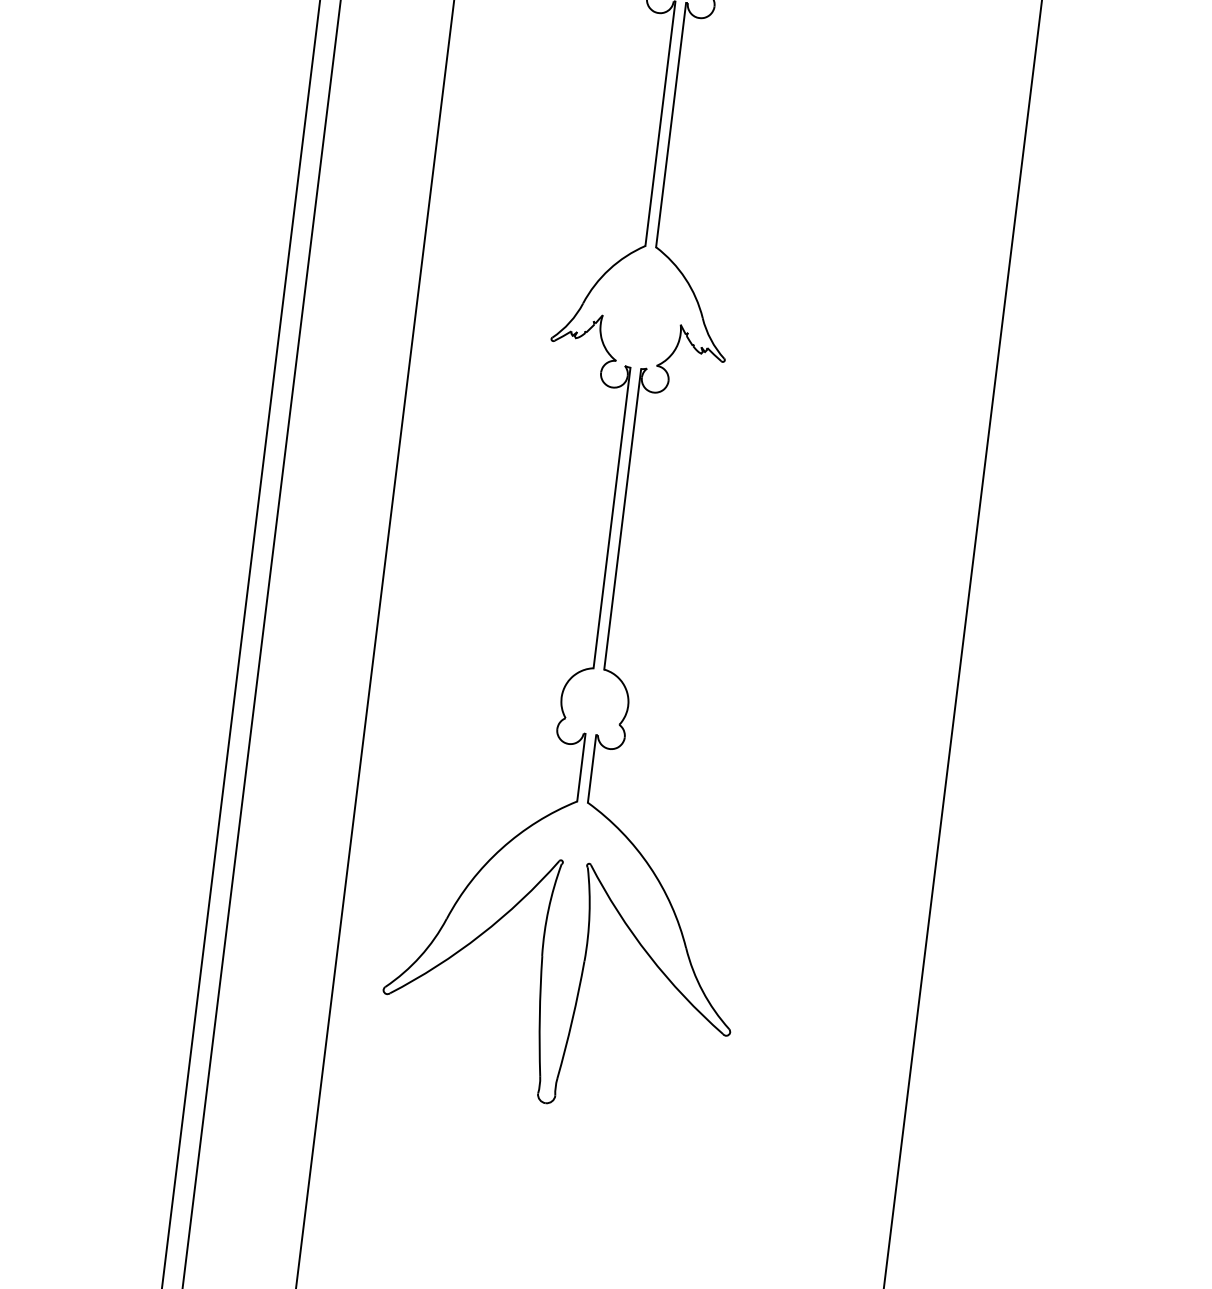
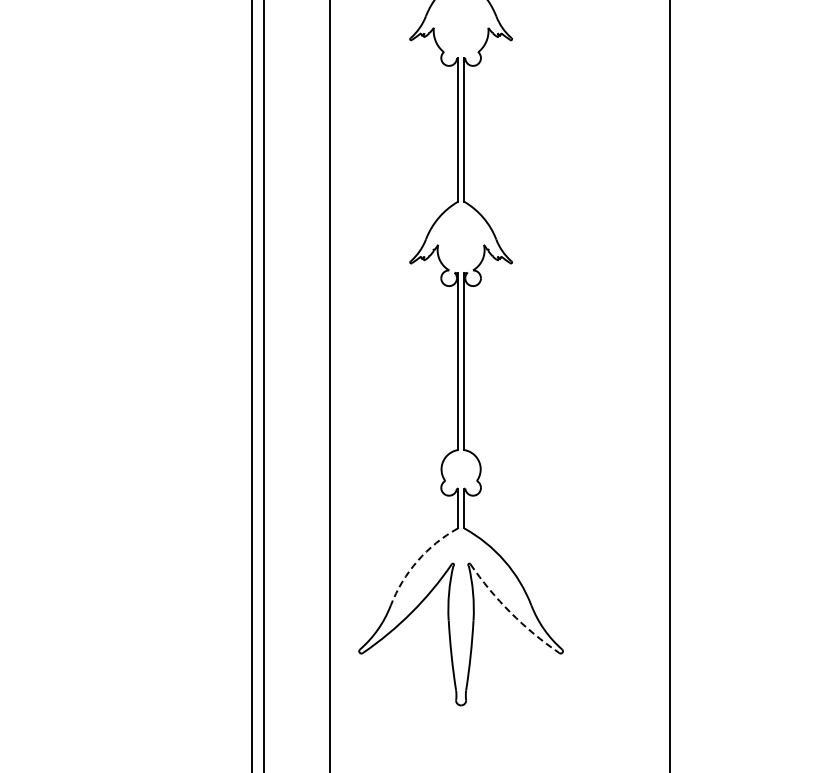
arc: (501, 849) -> (417, 561), solid -> dashed
arc: (649, 955) -> (510, 612), solid -> dashed

